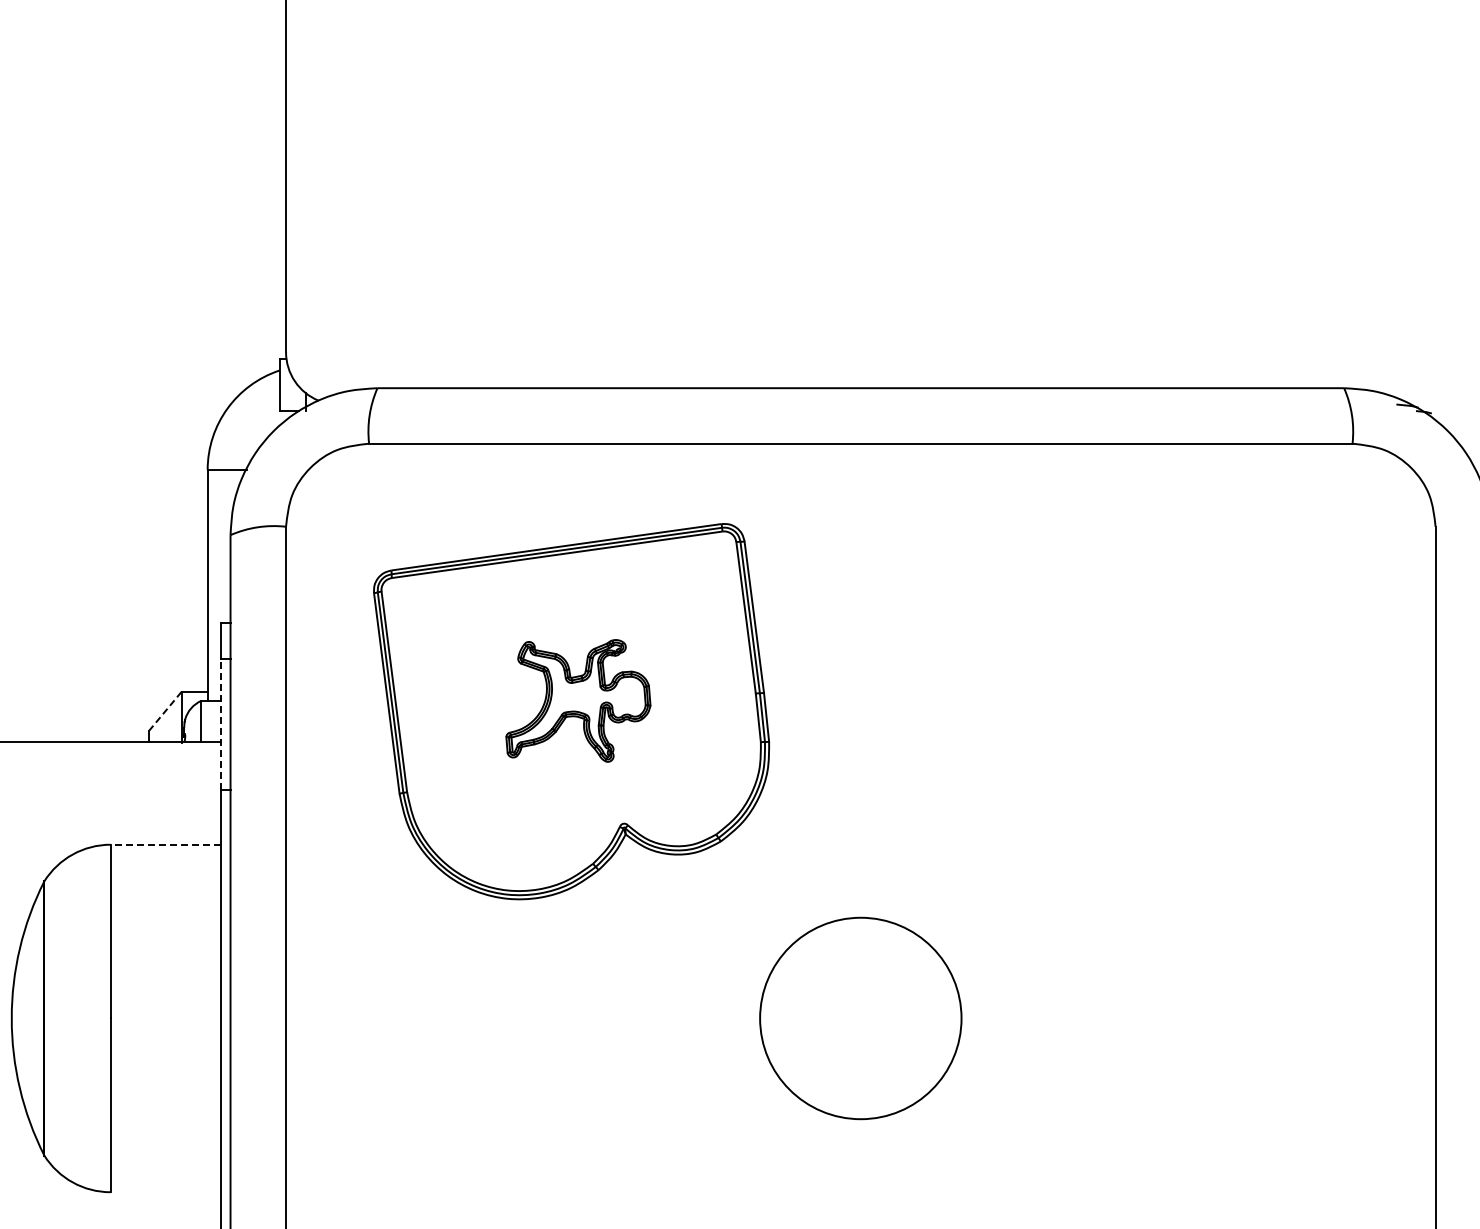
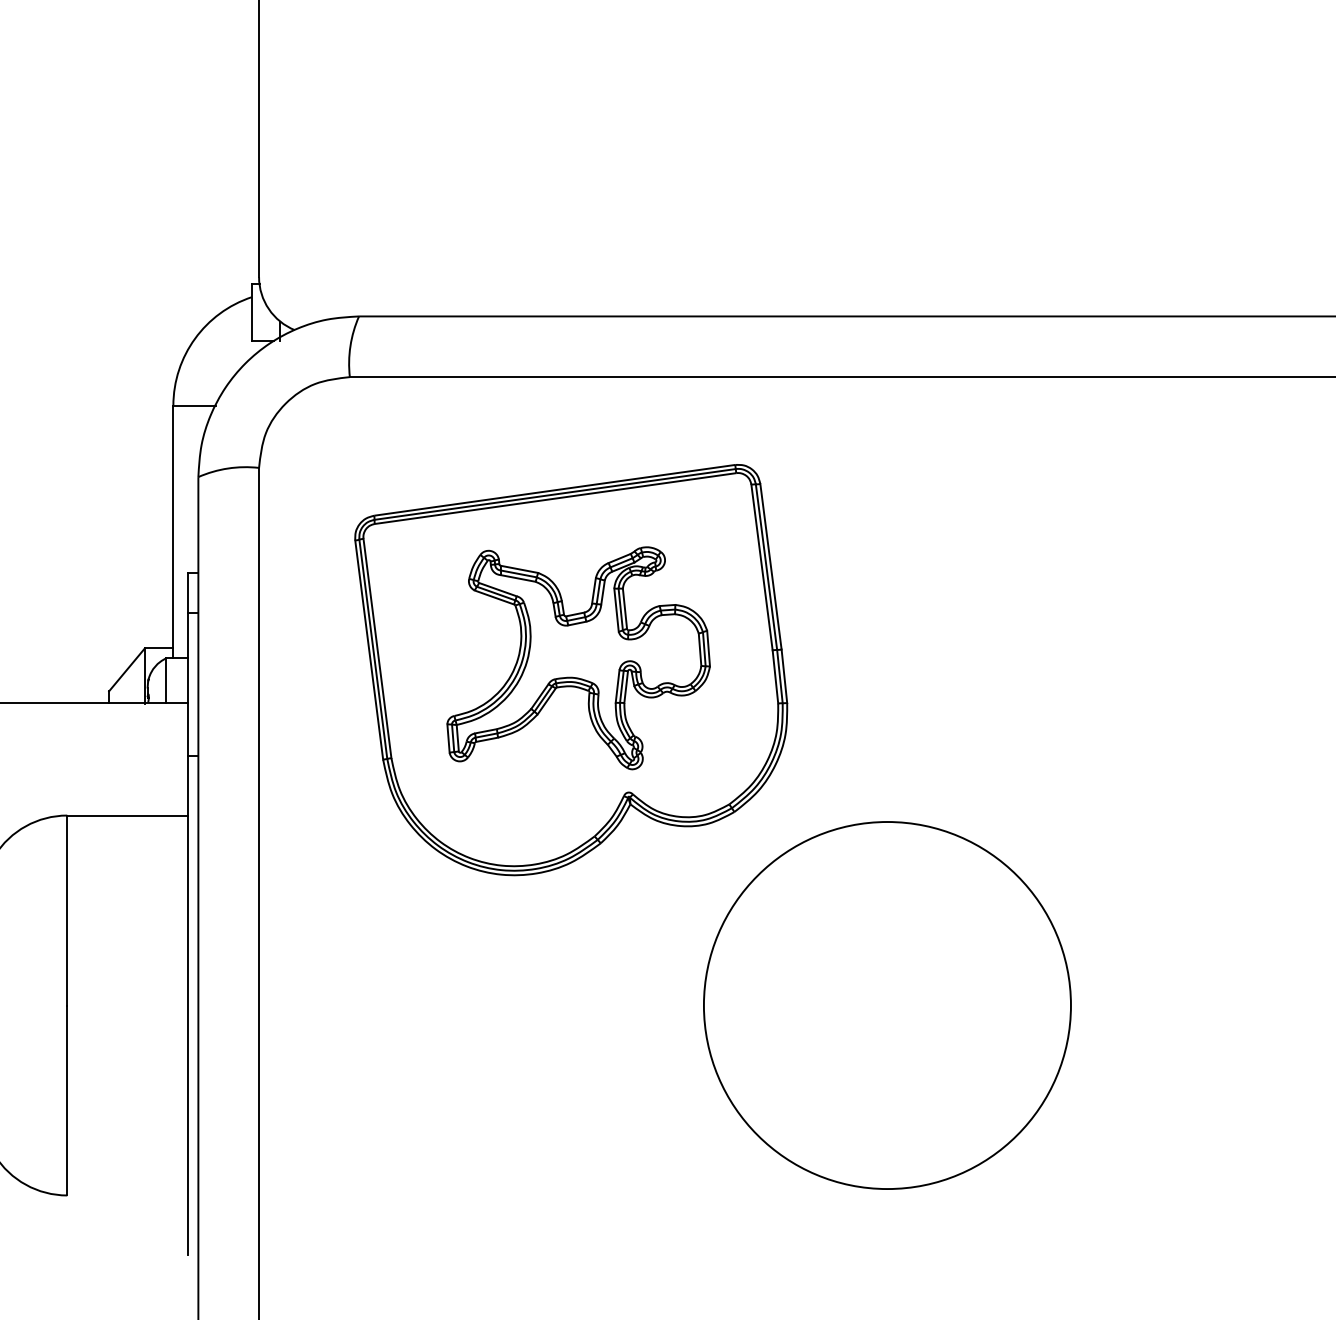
part: (578, 700) -> (578, 657), size x1.67
line: (165, 711) -> (127, 669), dashed -> solid
line: (220, 724) -> (187, 684), dashed -> solid
line: (165, 844) -> (127, 815), dashed -> solid
circle: (860, 1018) -> (887, 1005), size x1.67

